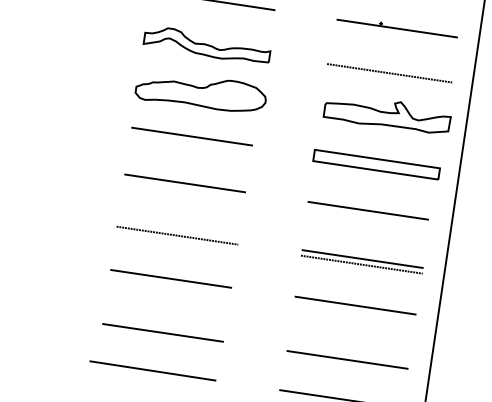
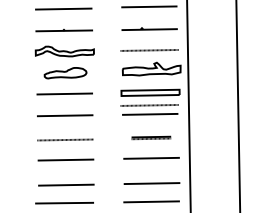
part: (201, 90) -> (65, 72), size x0.7
line: (369, 191) -> (149, 105), added
part: (362, 260) -> (151, 137), size x0.7

